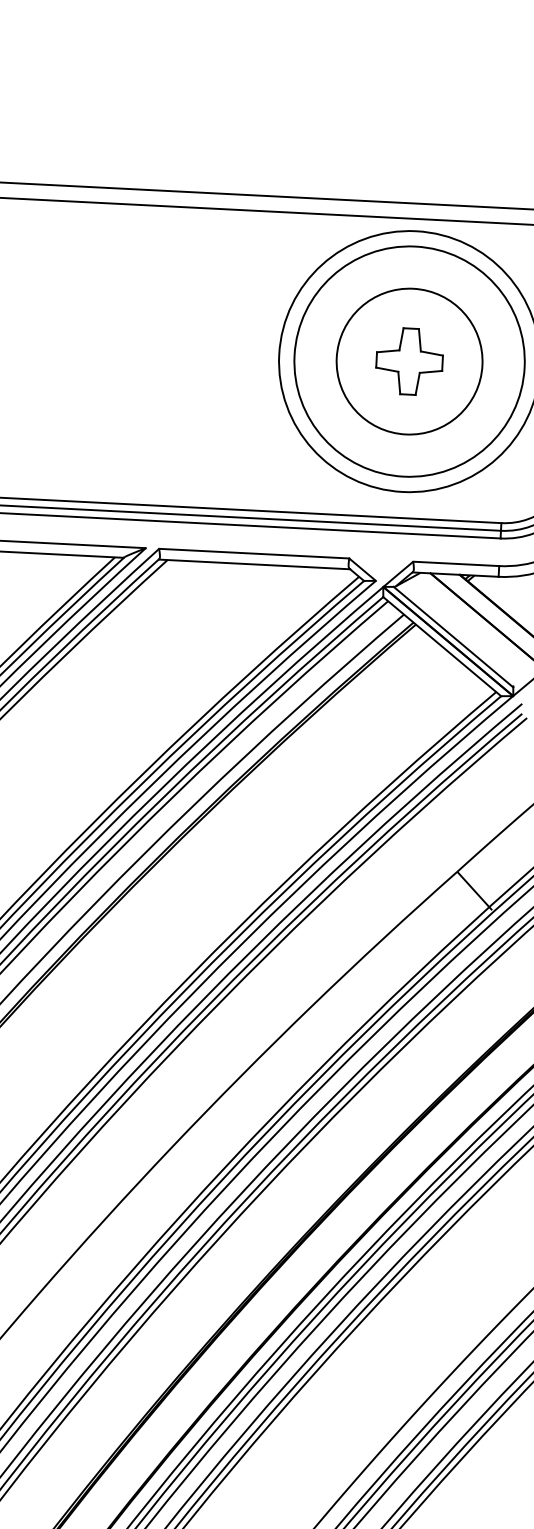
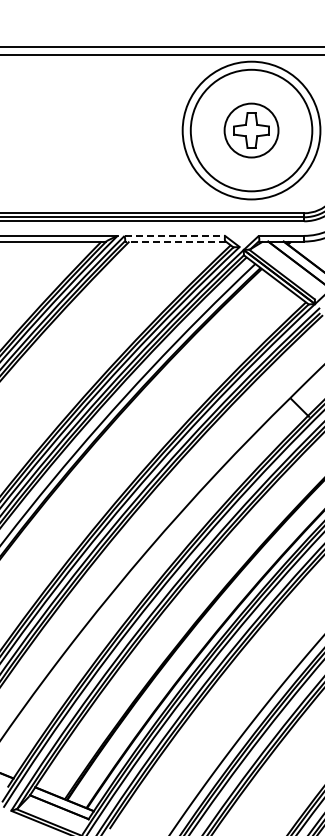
circle: (409, 361) -> (251, 130), size x0.7
line: (255, 552) -> (175, 235), solid -> dashed
line: (253, 564) -> (174, 241), solid -> dashed

